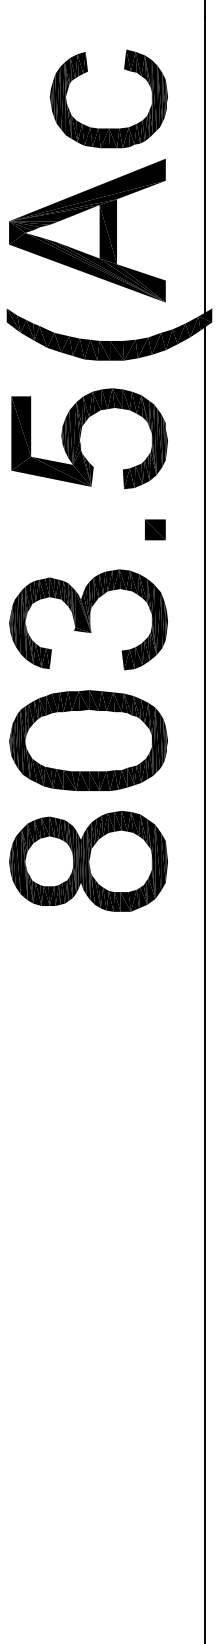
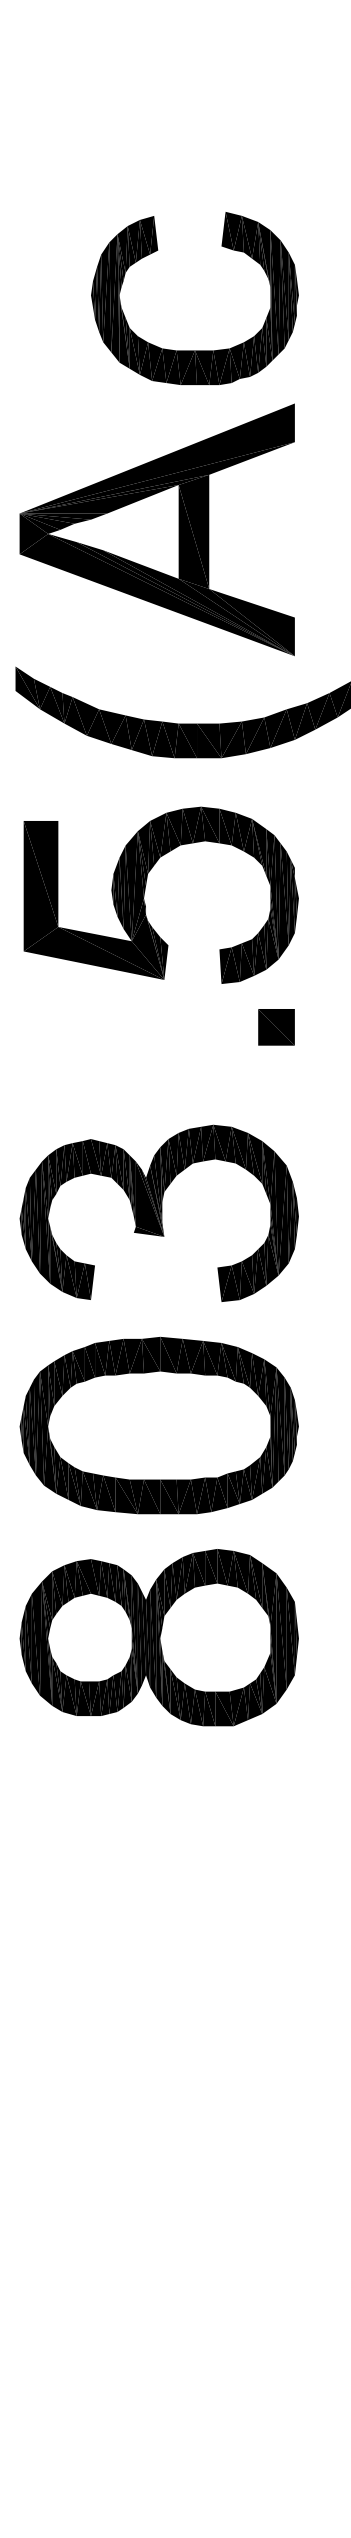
part: (155, 529) -> (276, 1026), moved

